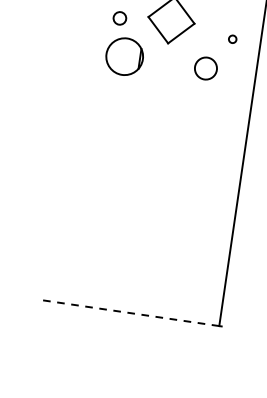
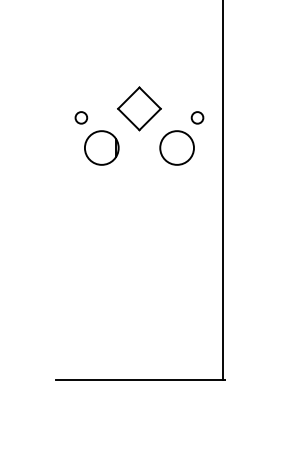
circle: (120, 18) -> (81, 117), moved
circle: (232, 38) -> (197, 117), size x1.67
circle: (205, 67) -> (176, 147), size x1.67
line: (128, 312) -> (139, 379), dashed -> solid

